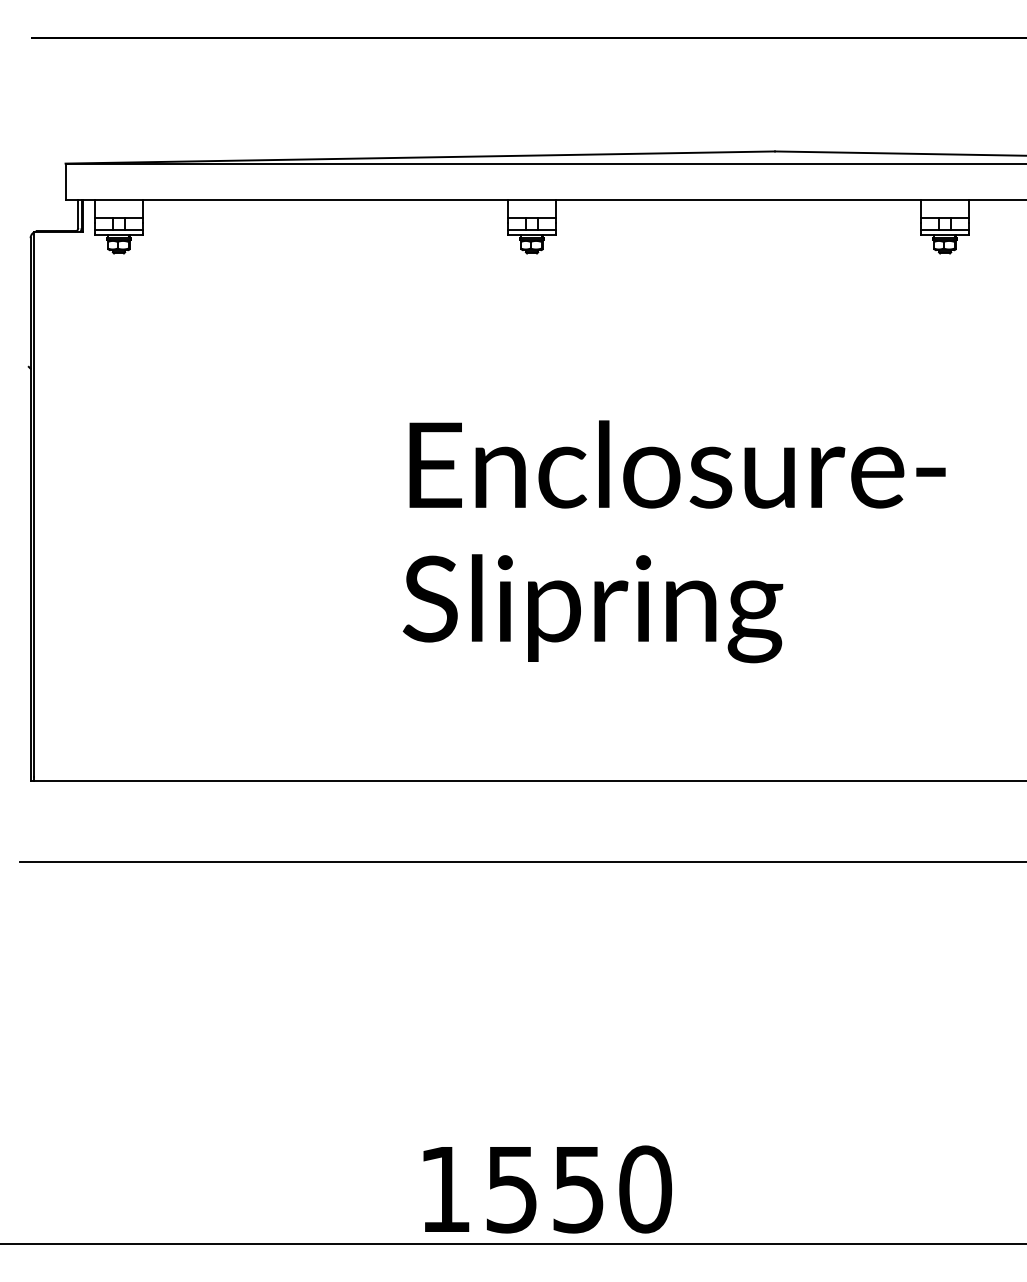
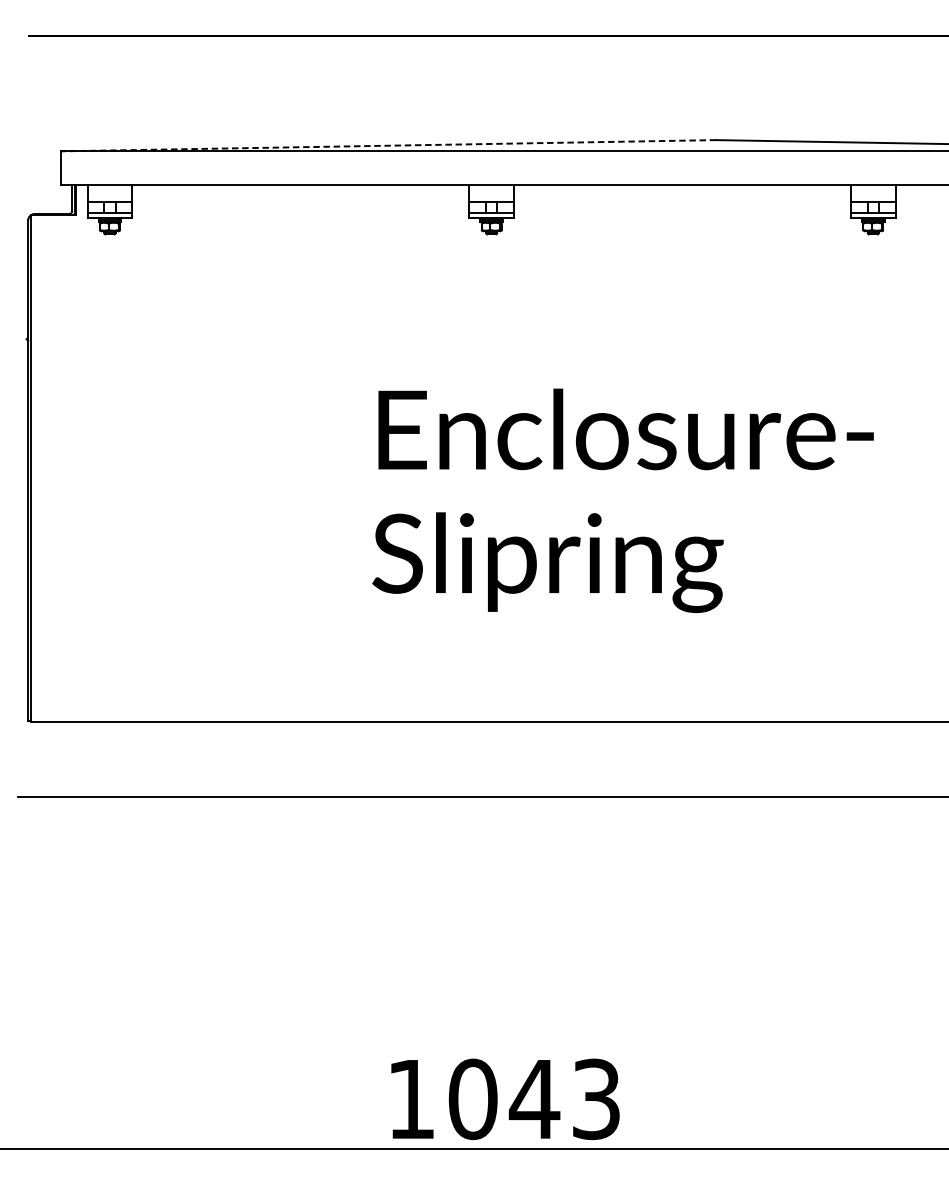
line: (420, 157) -> (388, 145), solid -> dashed
text: (578, 1189) -> (534, 1099), 1550 -> 1043

